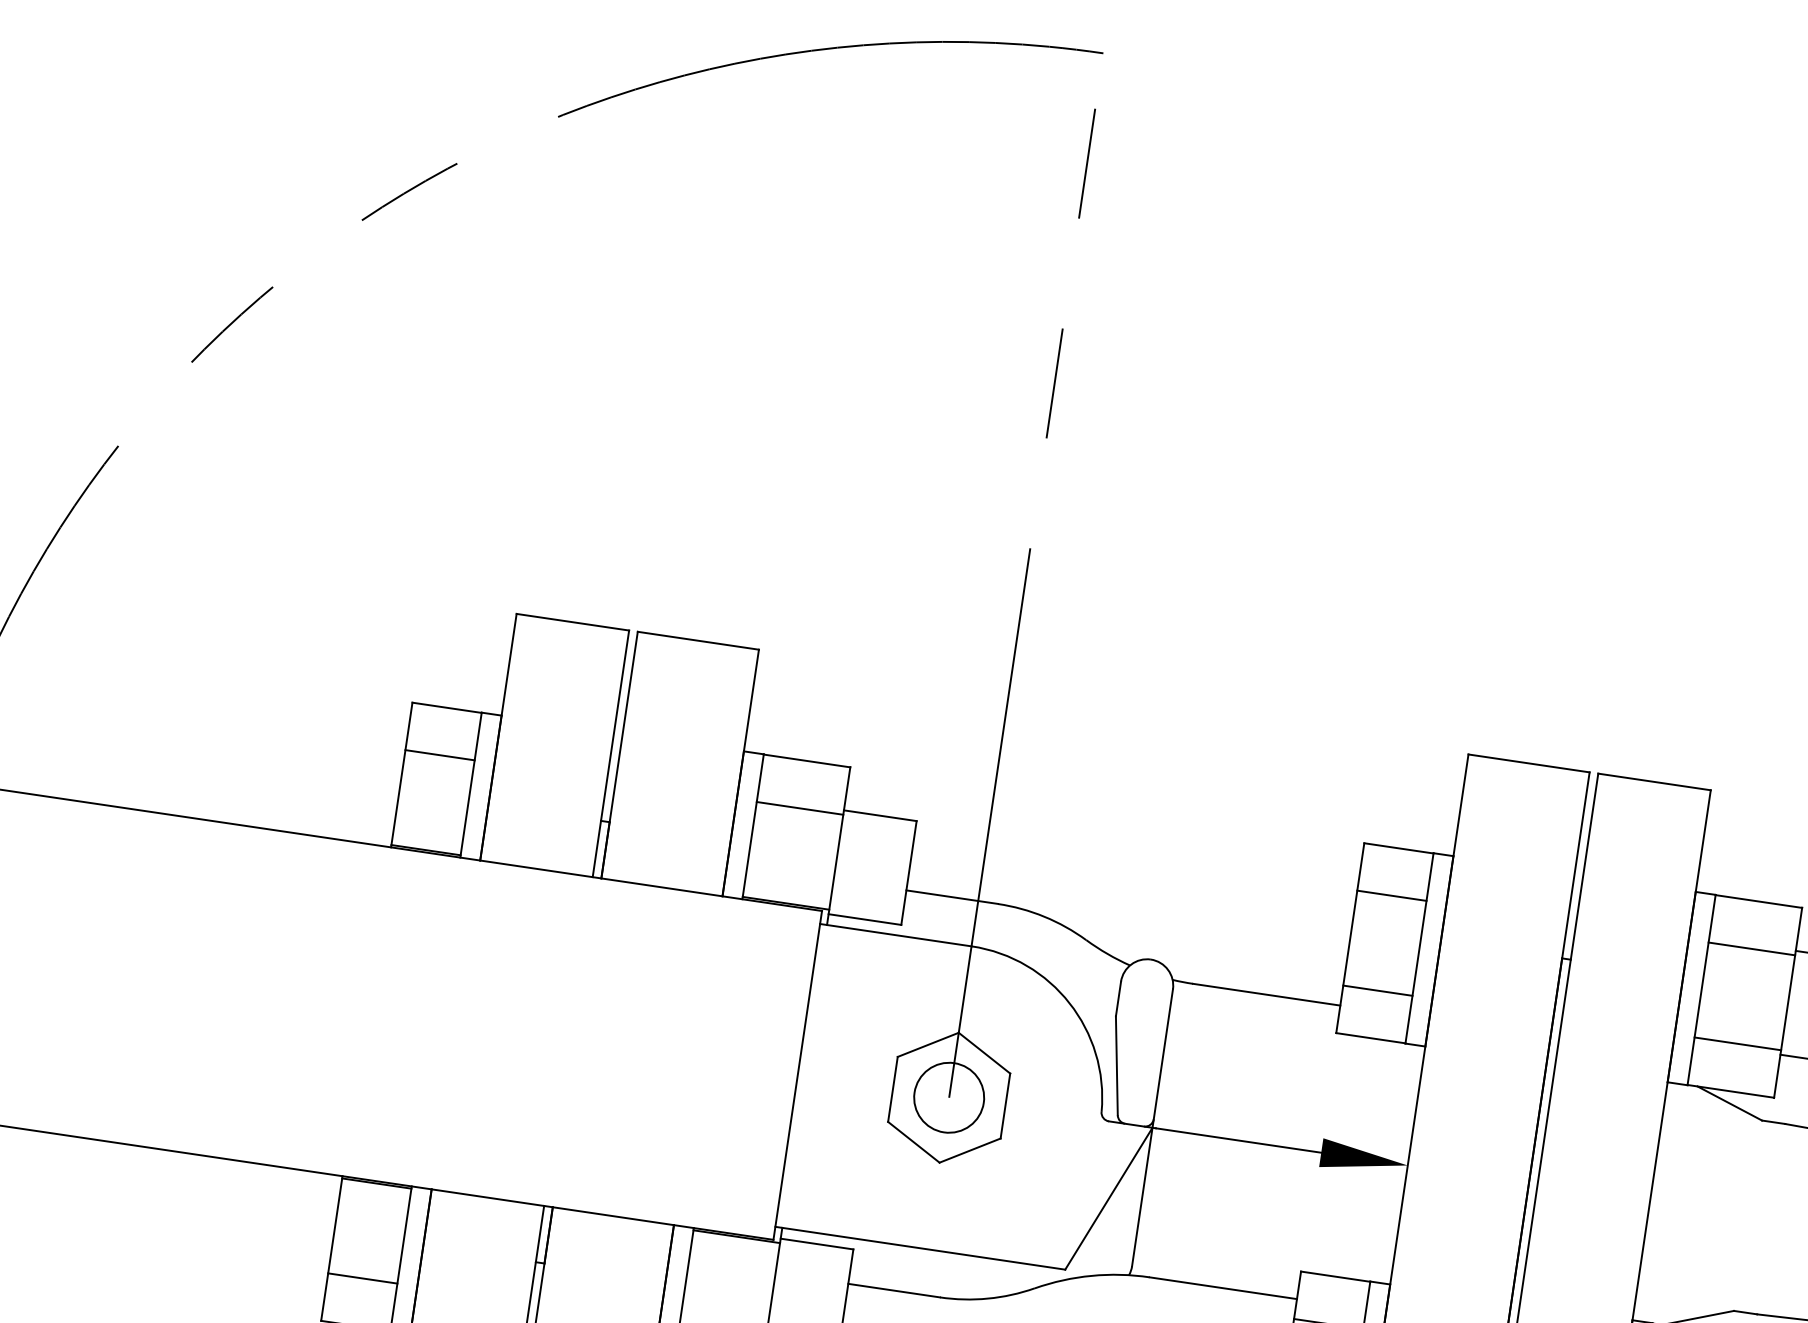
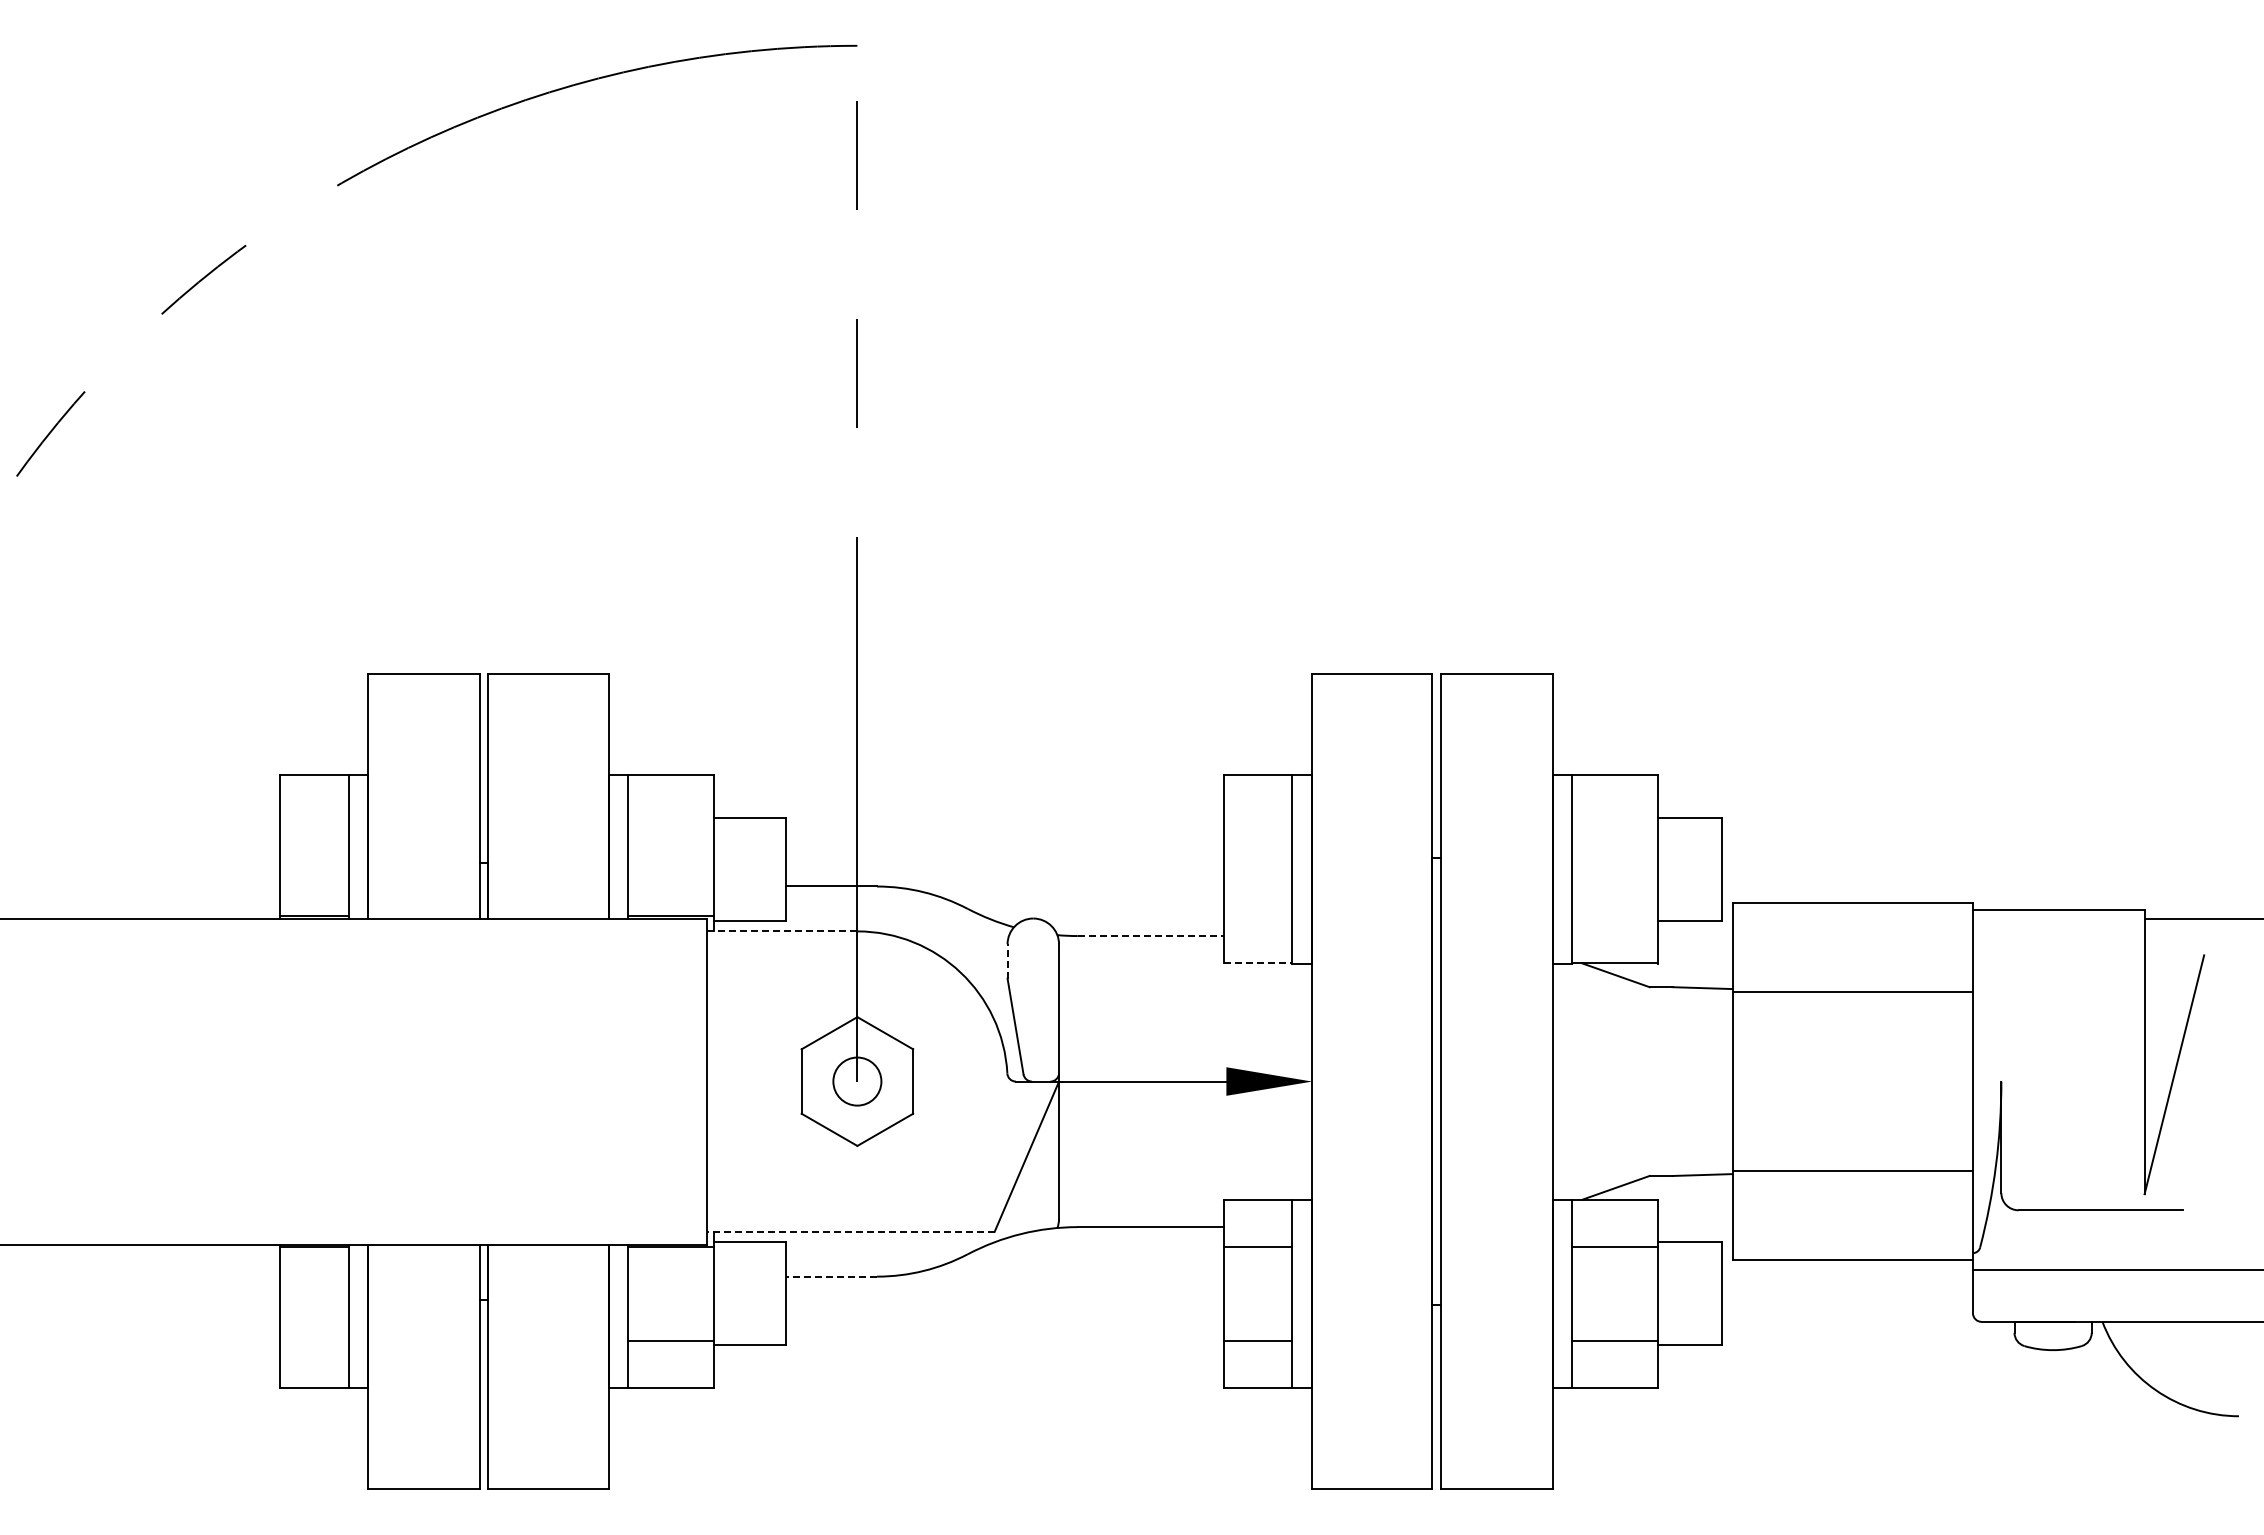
line: (439, 755) -> (313, 822), removed
line: (800, 808) -> (671, 822), removed
line: (1391, 896) -> (1257, 822), removed
line: (894, 935) -> (781, 931), solid -> dashed
line: (1752, 949) -> (1615, 822), removed
line: (1377, 990) -> (1257, 916), removed
line: (1267, 995) -> (1151, 936), solid -> dashed
line: (1118, 998) -> (1007, 960), solid -> dashed
line: (1371, 1038) -> (1258, 963), solid -> dashed
line: (1738, 1044) -> (1615, 916), removed
circle: (949, 1097) -> (857, 1081), size x0.7
line: (919, 1247) -> (850, 1231), solid -> dashed
line: (362, 1278) -> (313, 1341), removed
line: (894, 1290) -> (831, 1276), solid -> dashed

